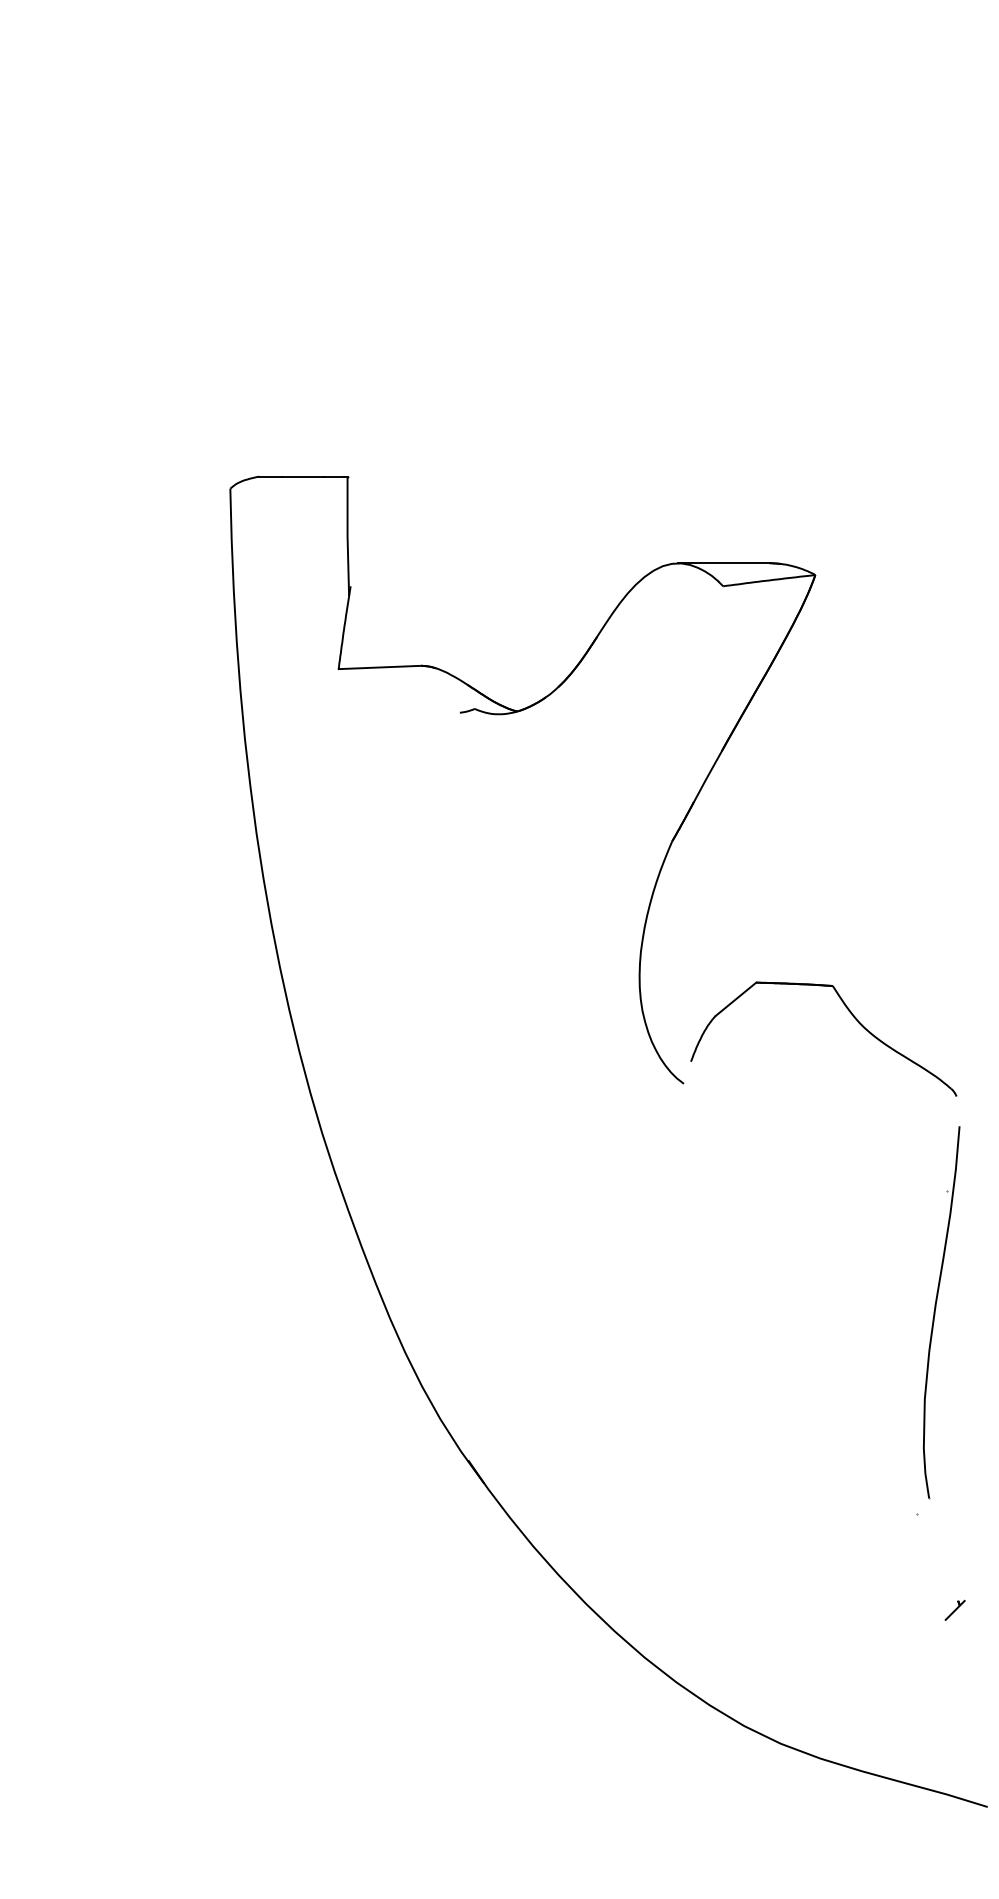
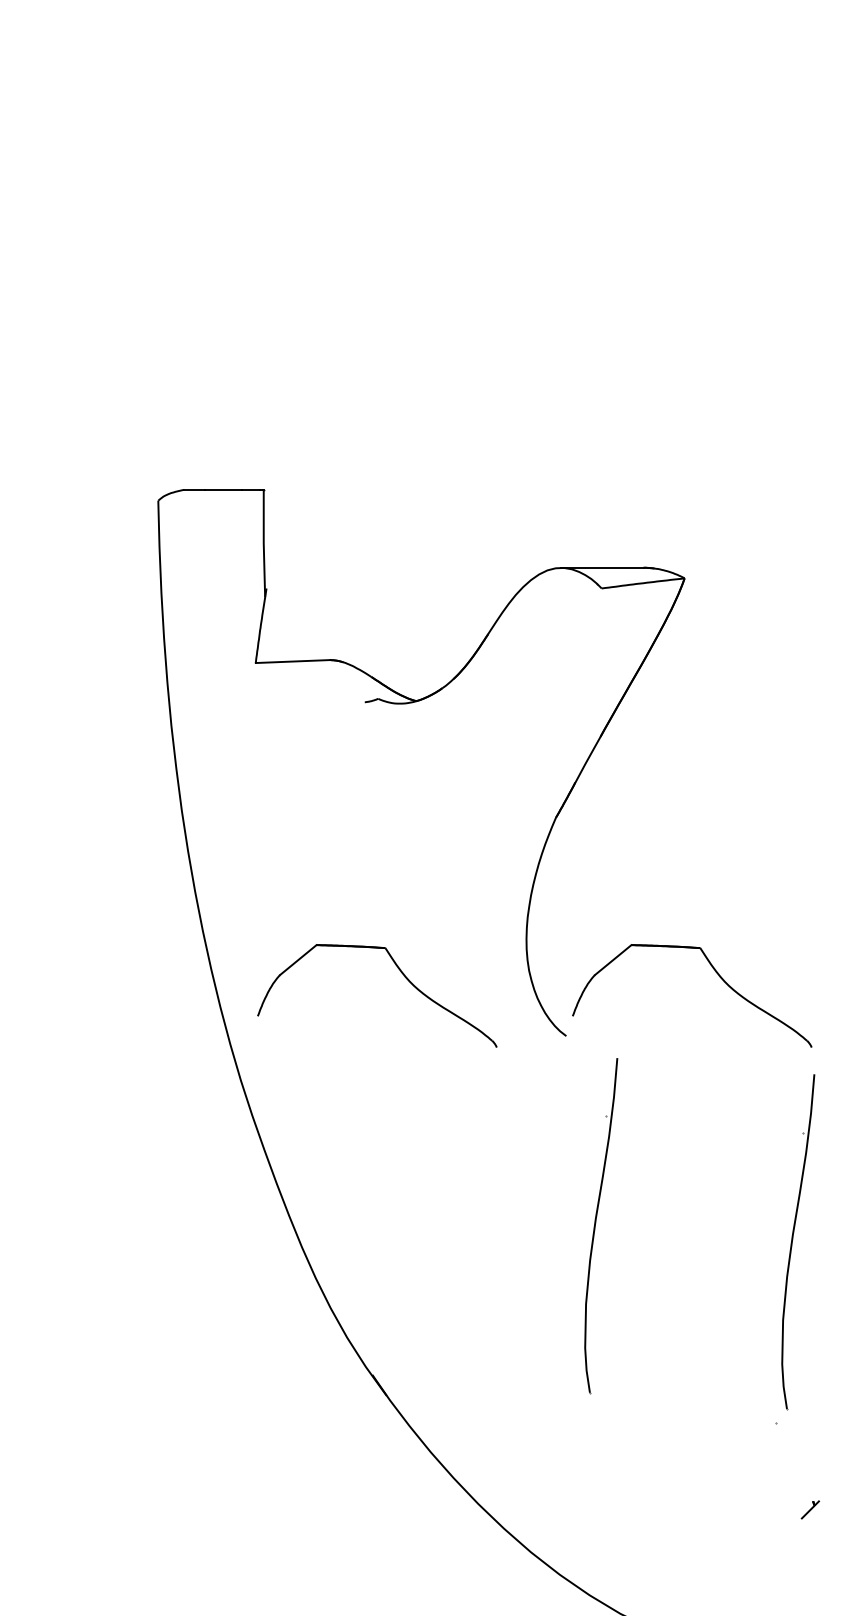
part: (502, 1016) -> (403, 975), added
part: (722, 1294) -> (601, 1225), added

